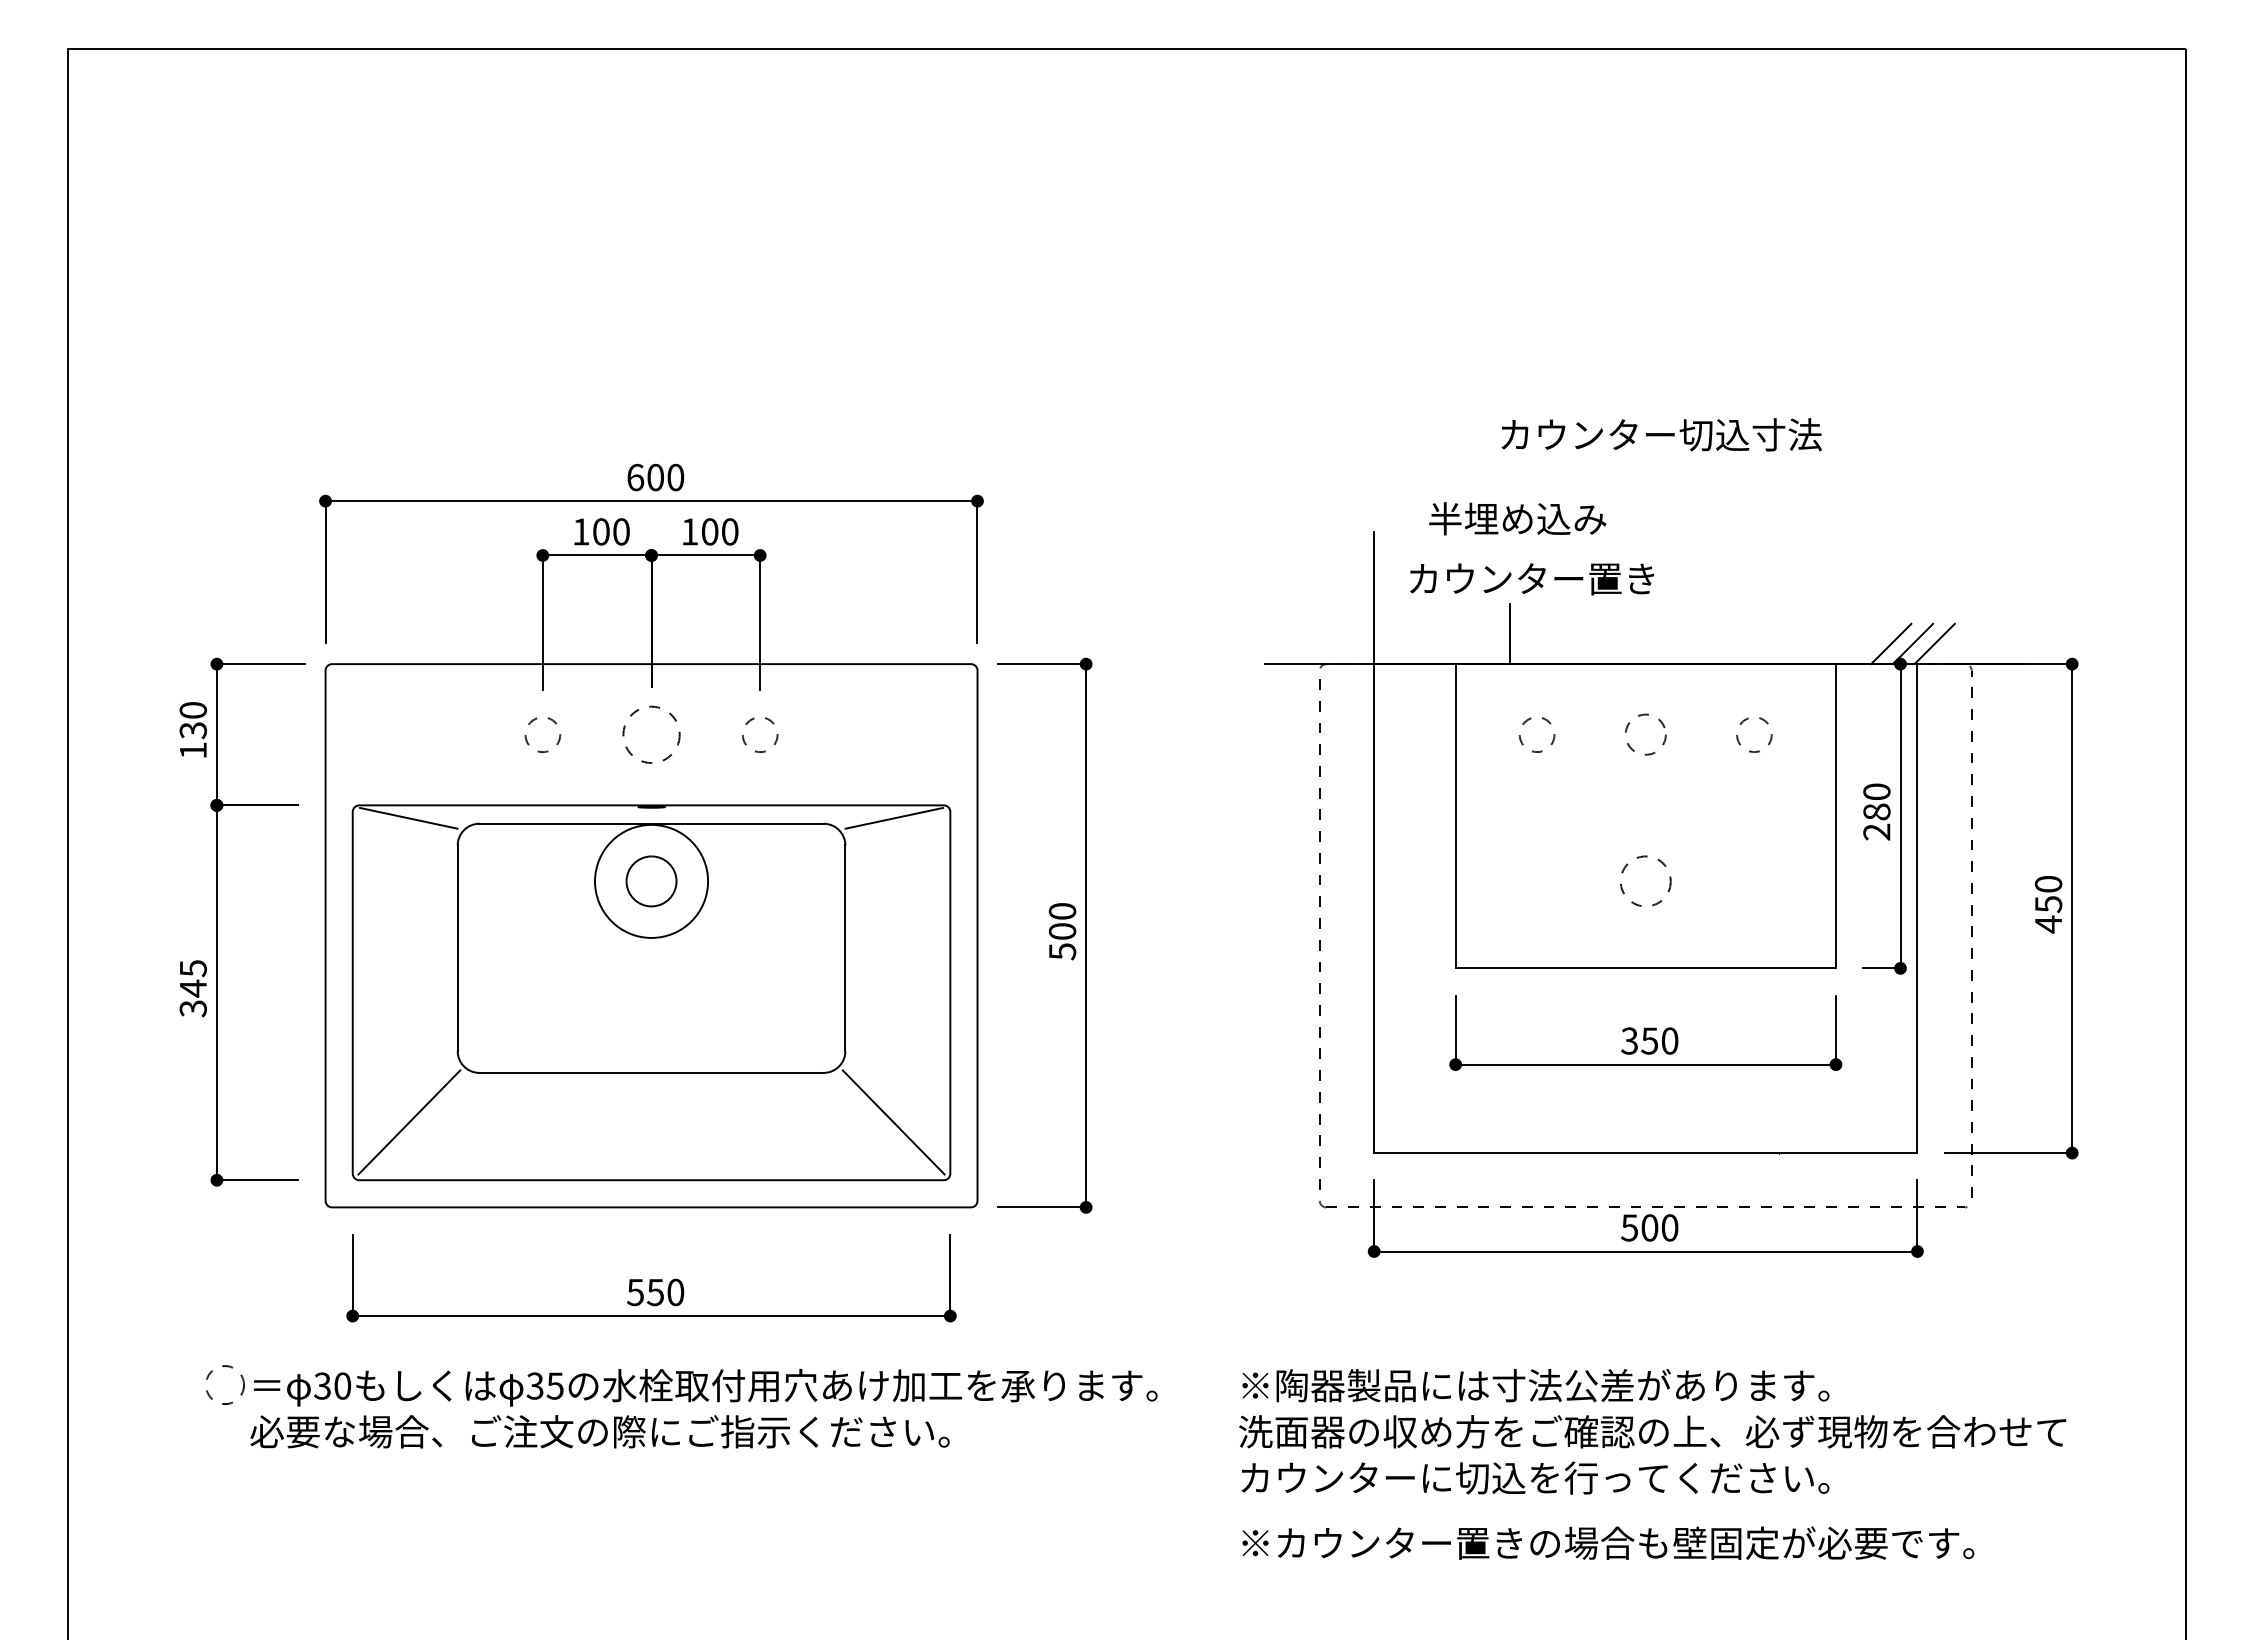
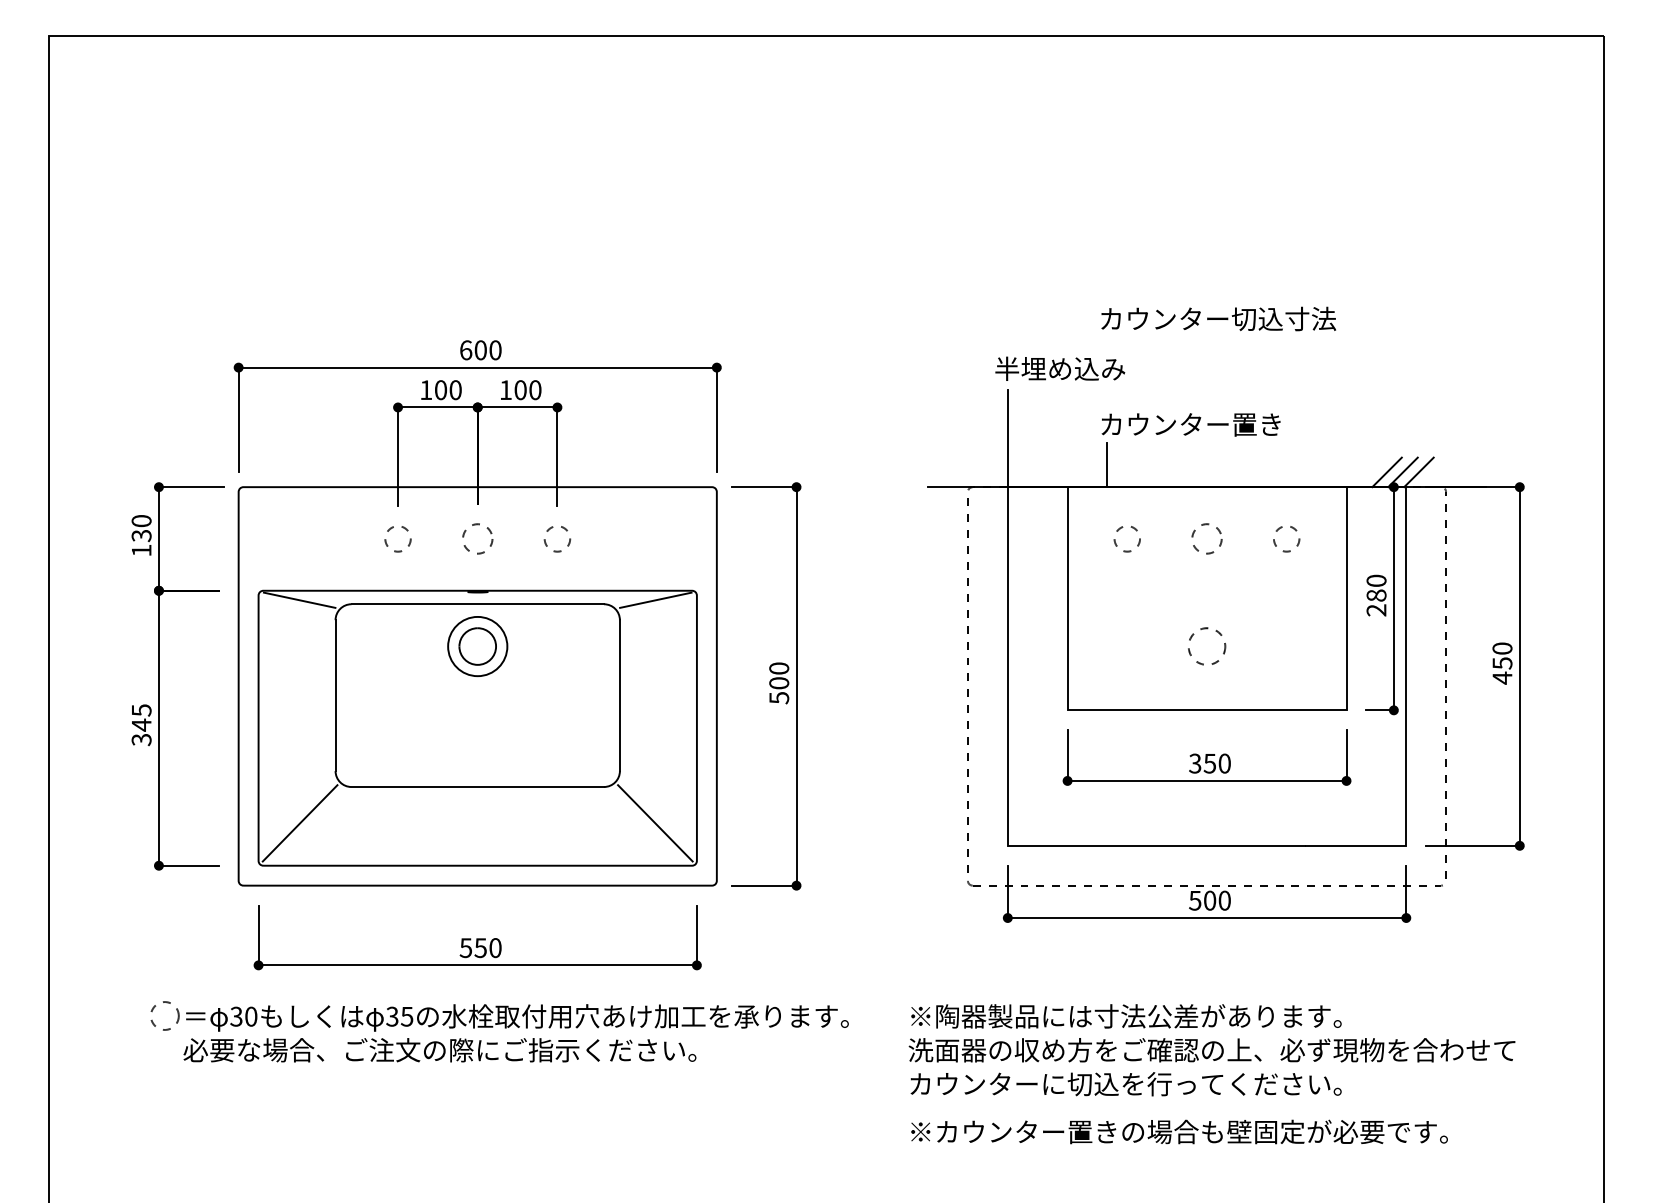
text: (1517, 518) -> (1060, 368), moved
text: (1532, 579) -> (1191, 425), moved
circle: (651, 734) -> (477, 538), size x0.71
circle: (651, 881) -> (477, 646), size x0.71

